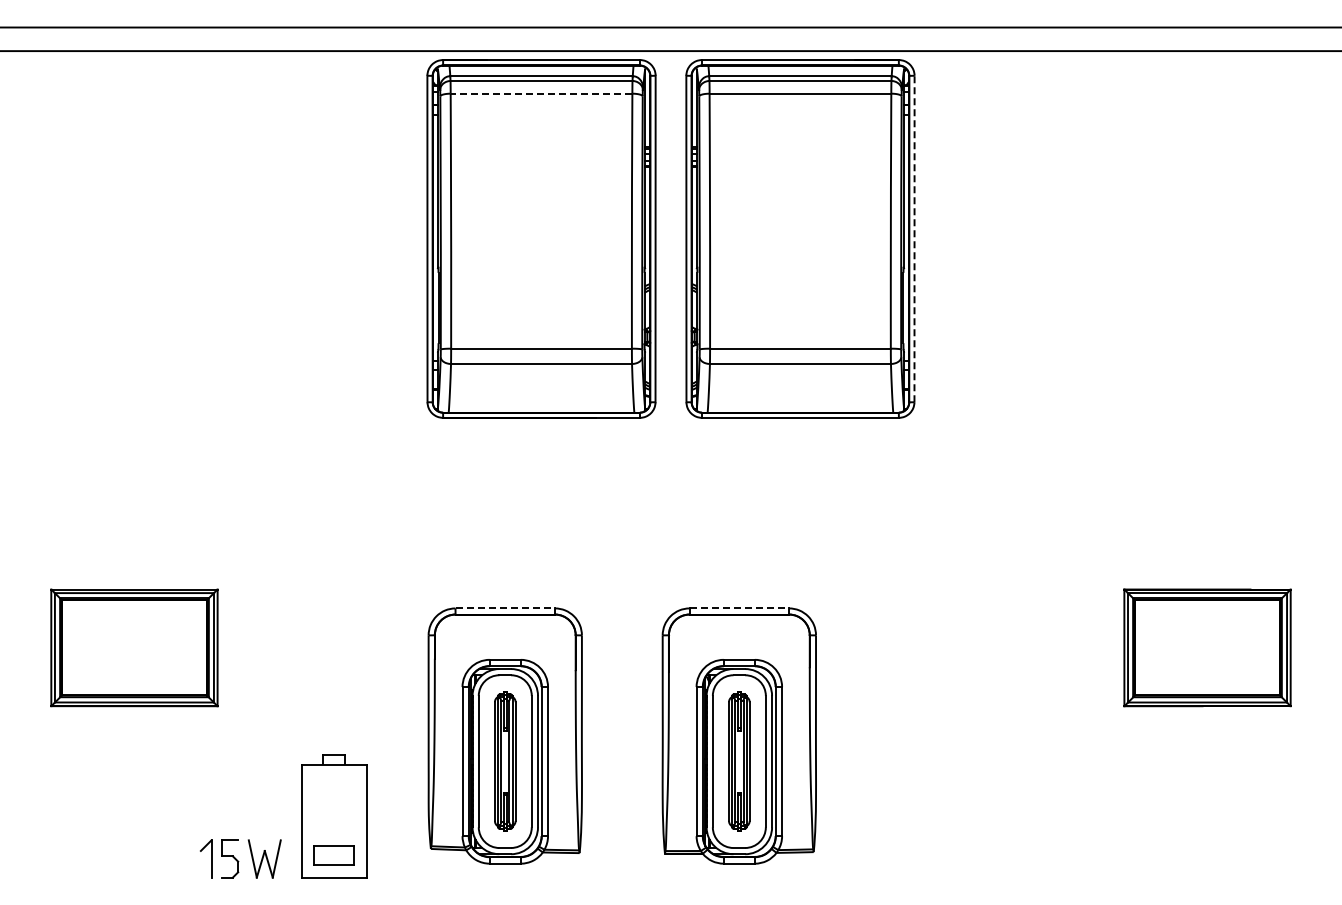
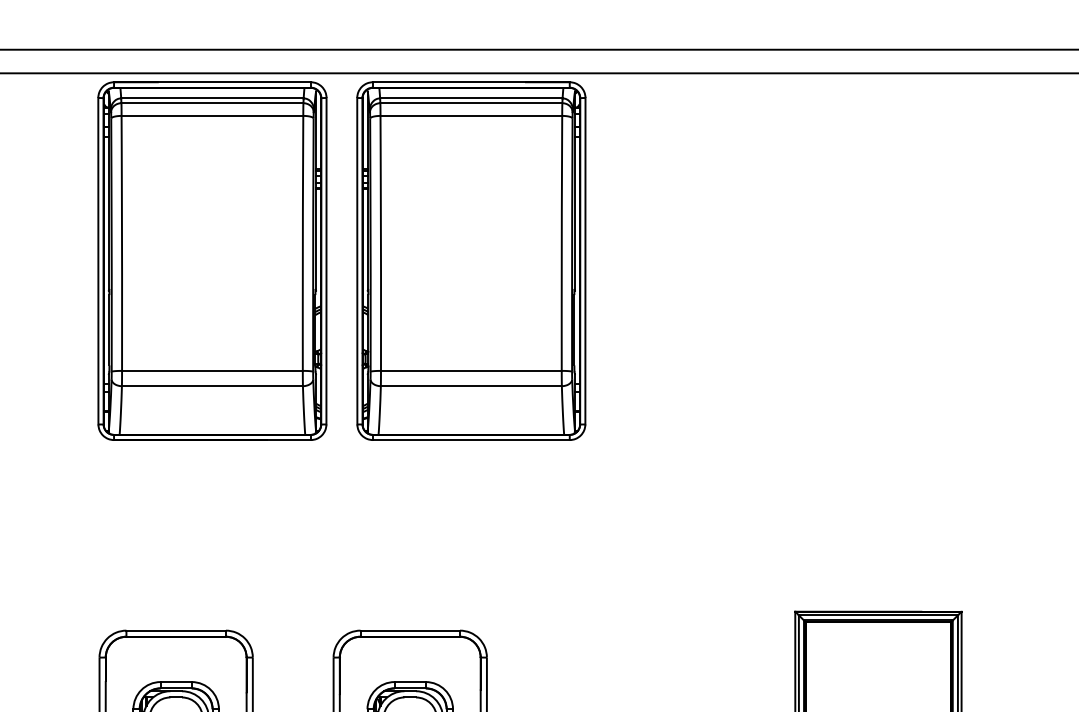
line: (541, 93) -> (212, 115), dashed -> solid
line: (914, 238) -> (585, 260), dashed -> solid
line: (505, 608) -> (176, 630), dashed -> solid
line: (739, 608) -> (410, 630), dashed -> solid

